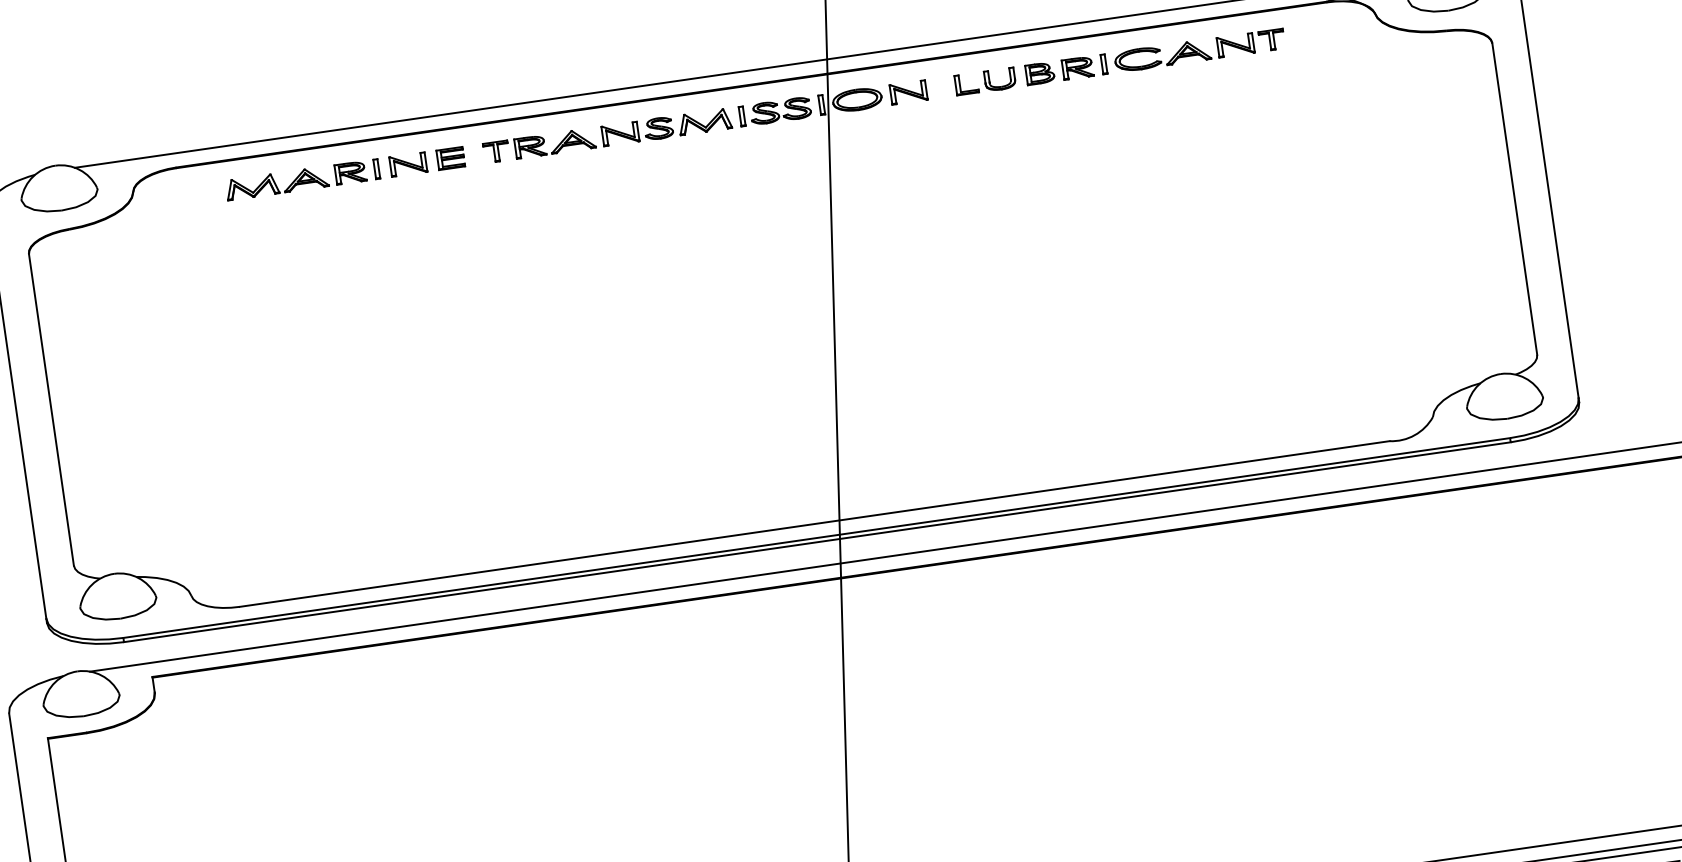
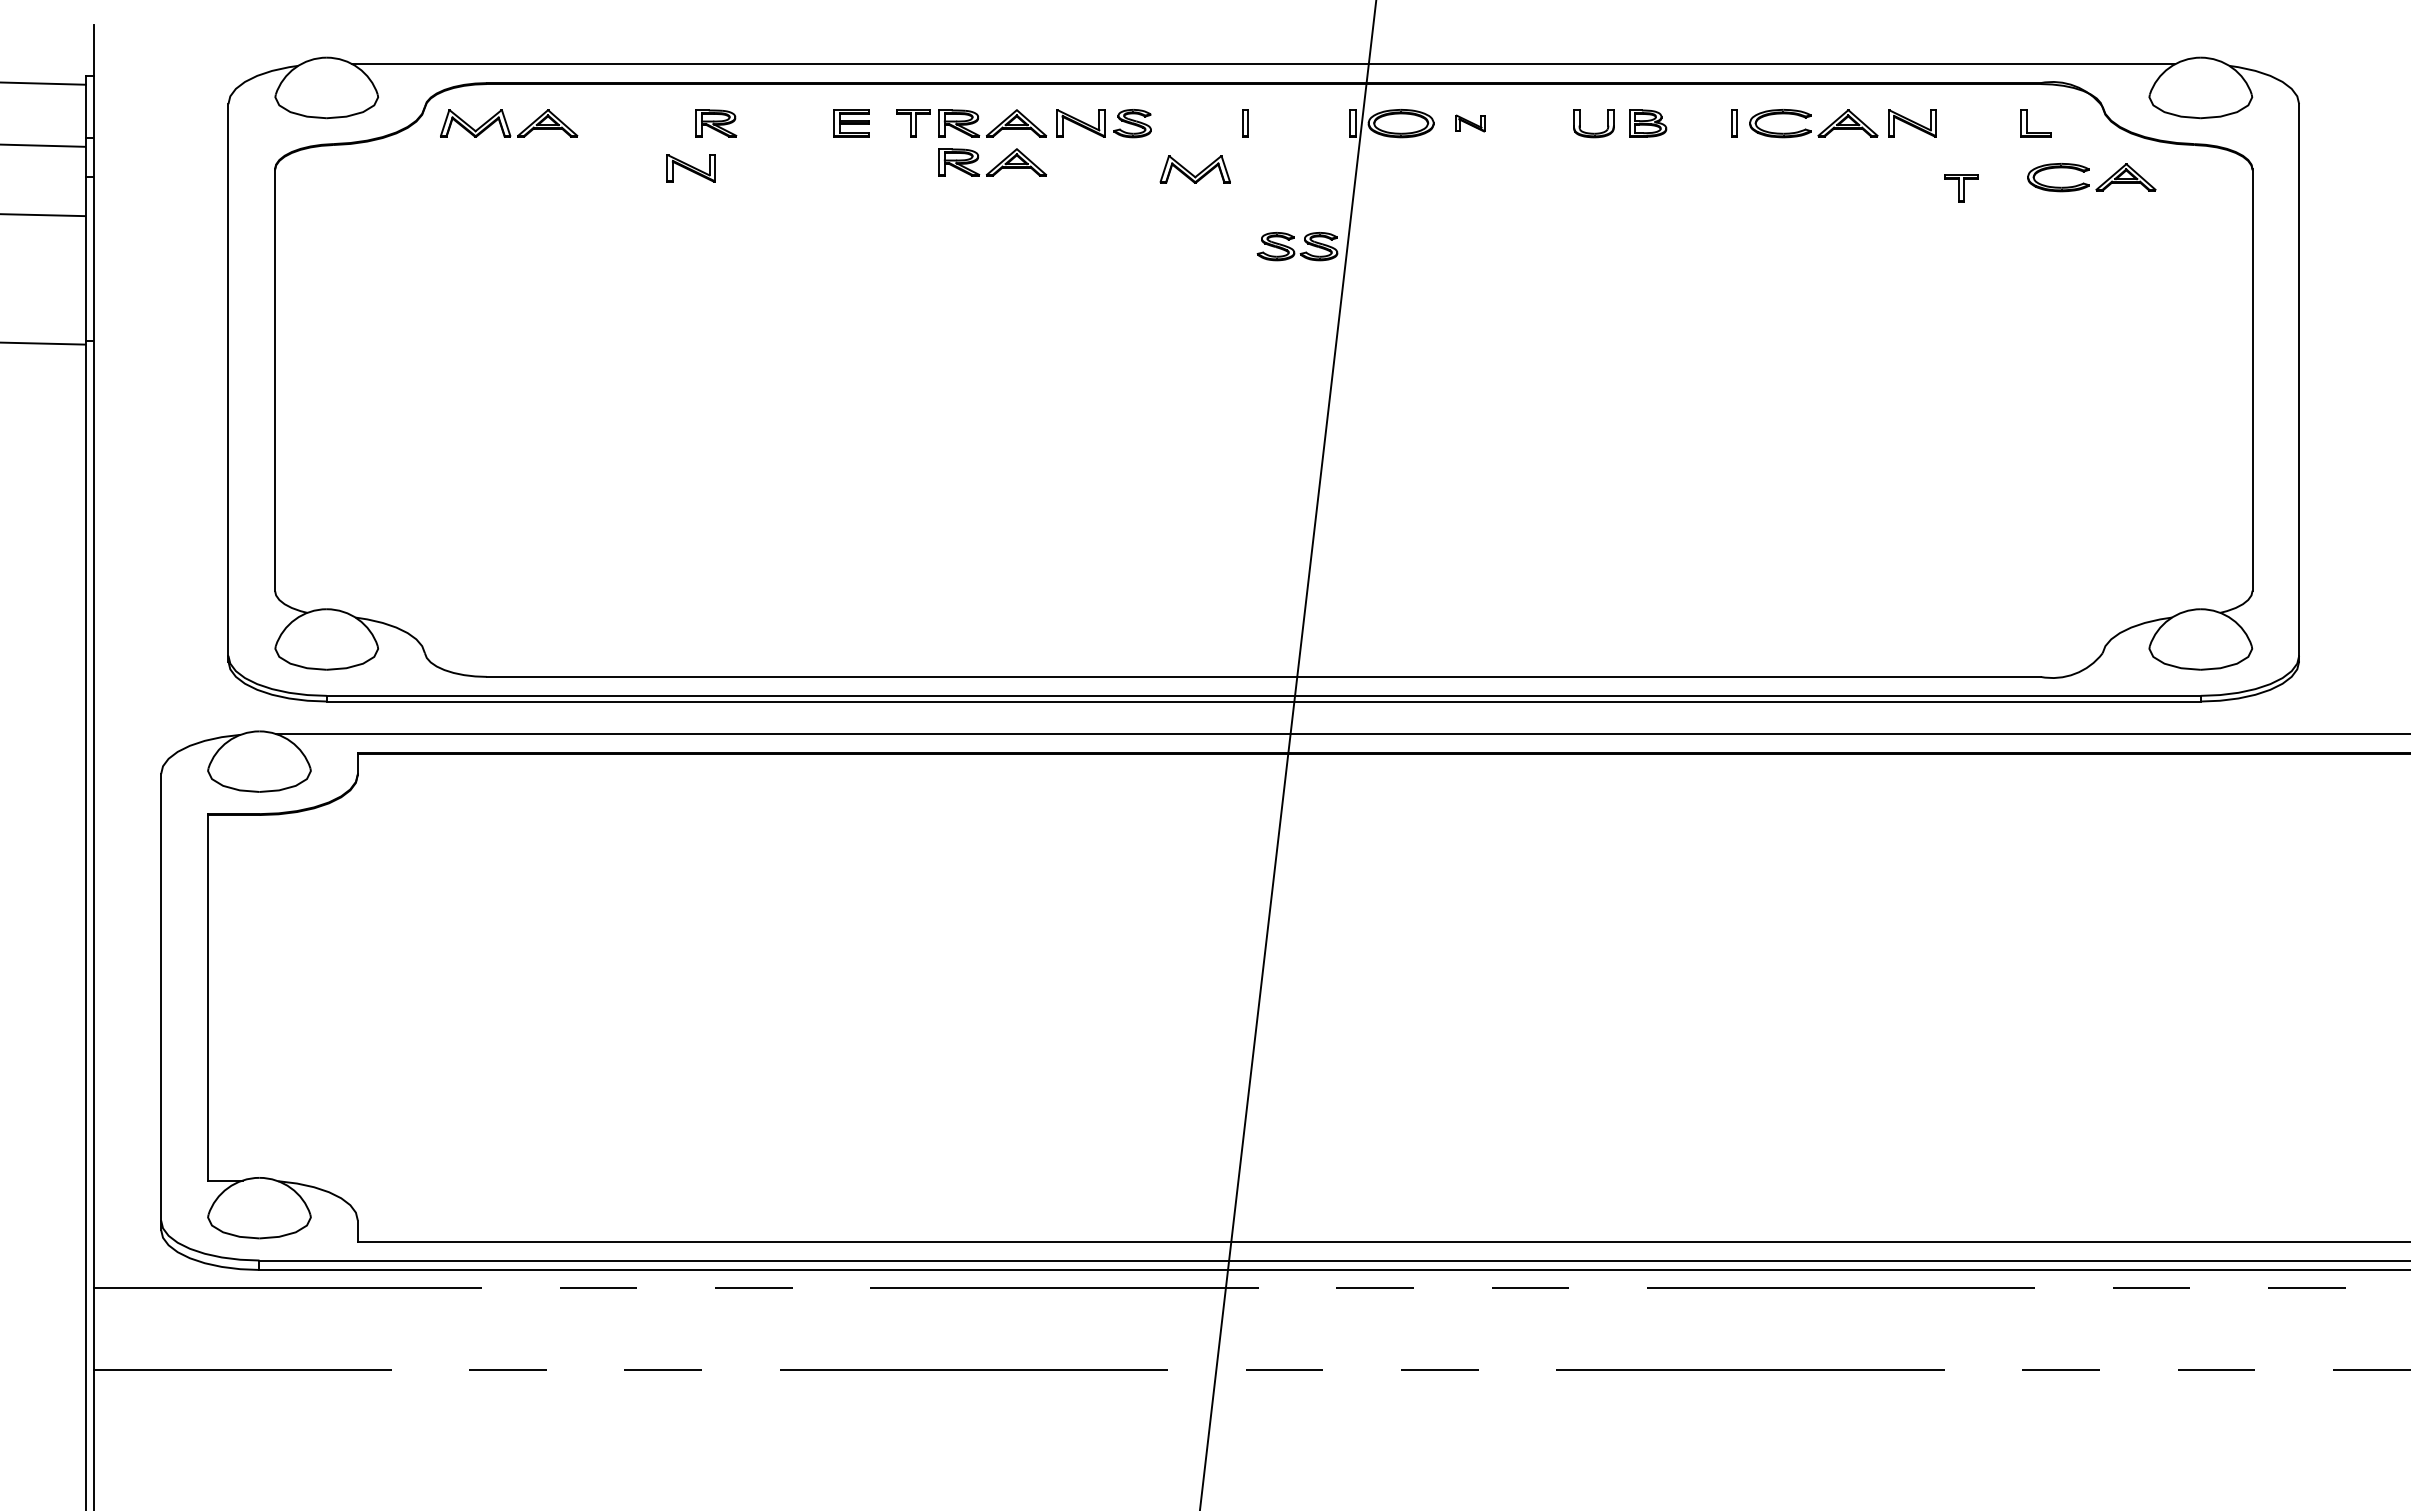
part: (1271, 40) -> (1961, 188), moved
part: (1370, 62) -> (2087, 171), added
part: (1077, 68) -> (1698, 123), removed
part: (960, 85) -> (2027, 123), moved
part: (908, 92) -> (1470, 123), size x0.6
part: (780, 110) -> (1297, 246), moved
part: (704, 121) -> (1194, 169), moved
part: (407, 164) -> (690, 168), moved
part: (376, 169) -> (751, 123), removed
part: (559, 172) -> (992, 162), added
part: (277, 183) -> (509, 123), moved

